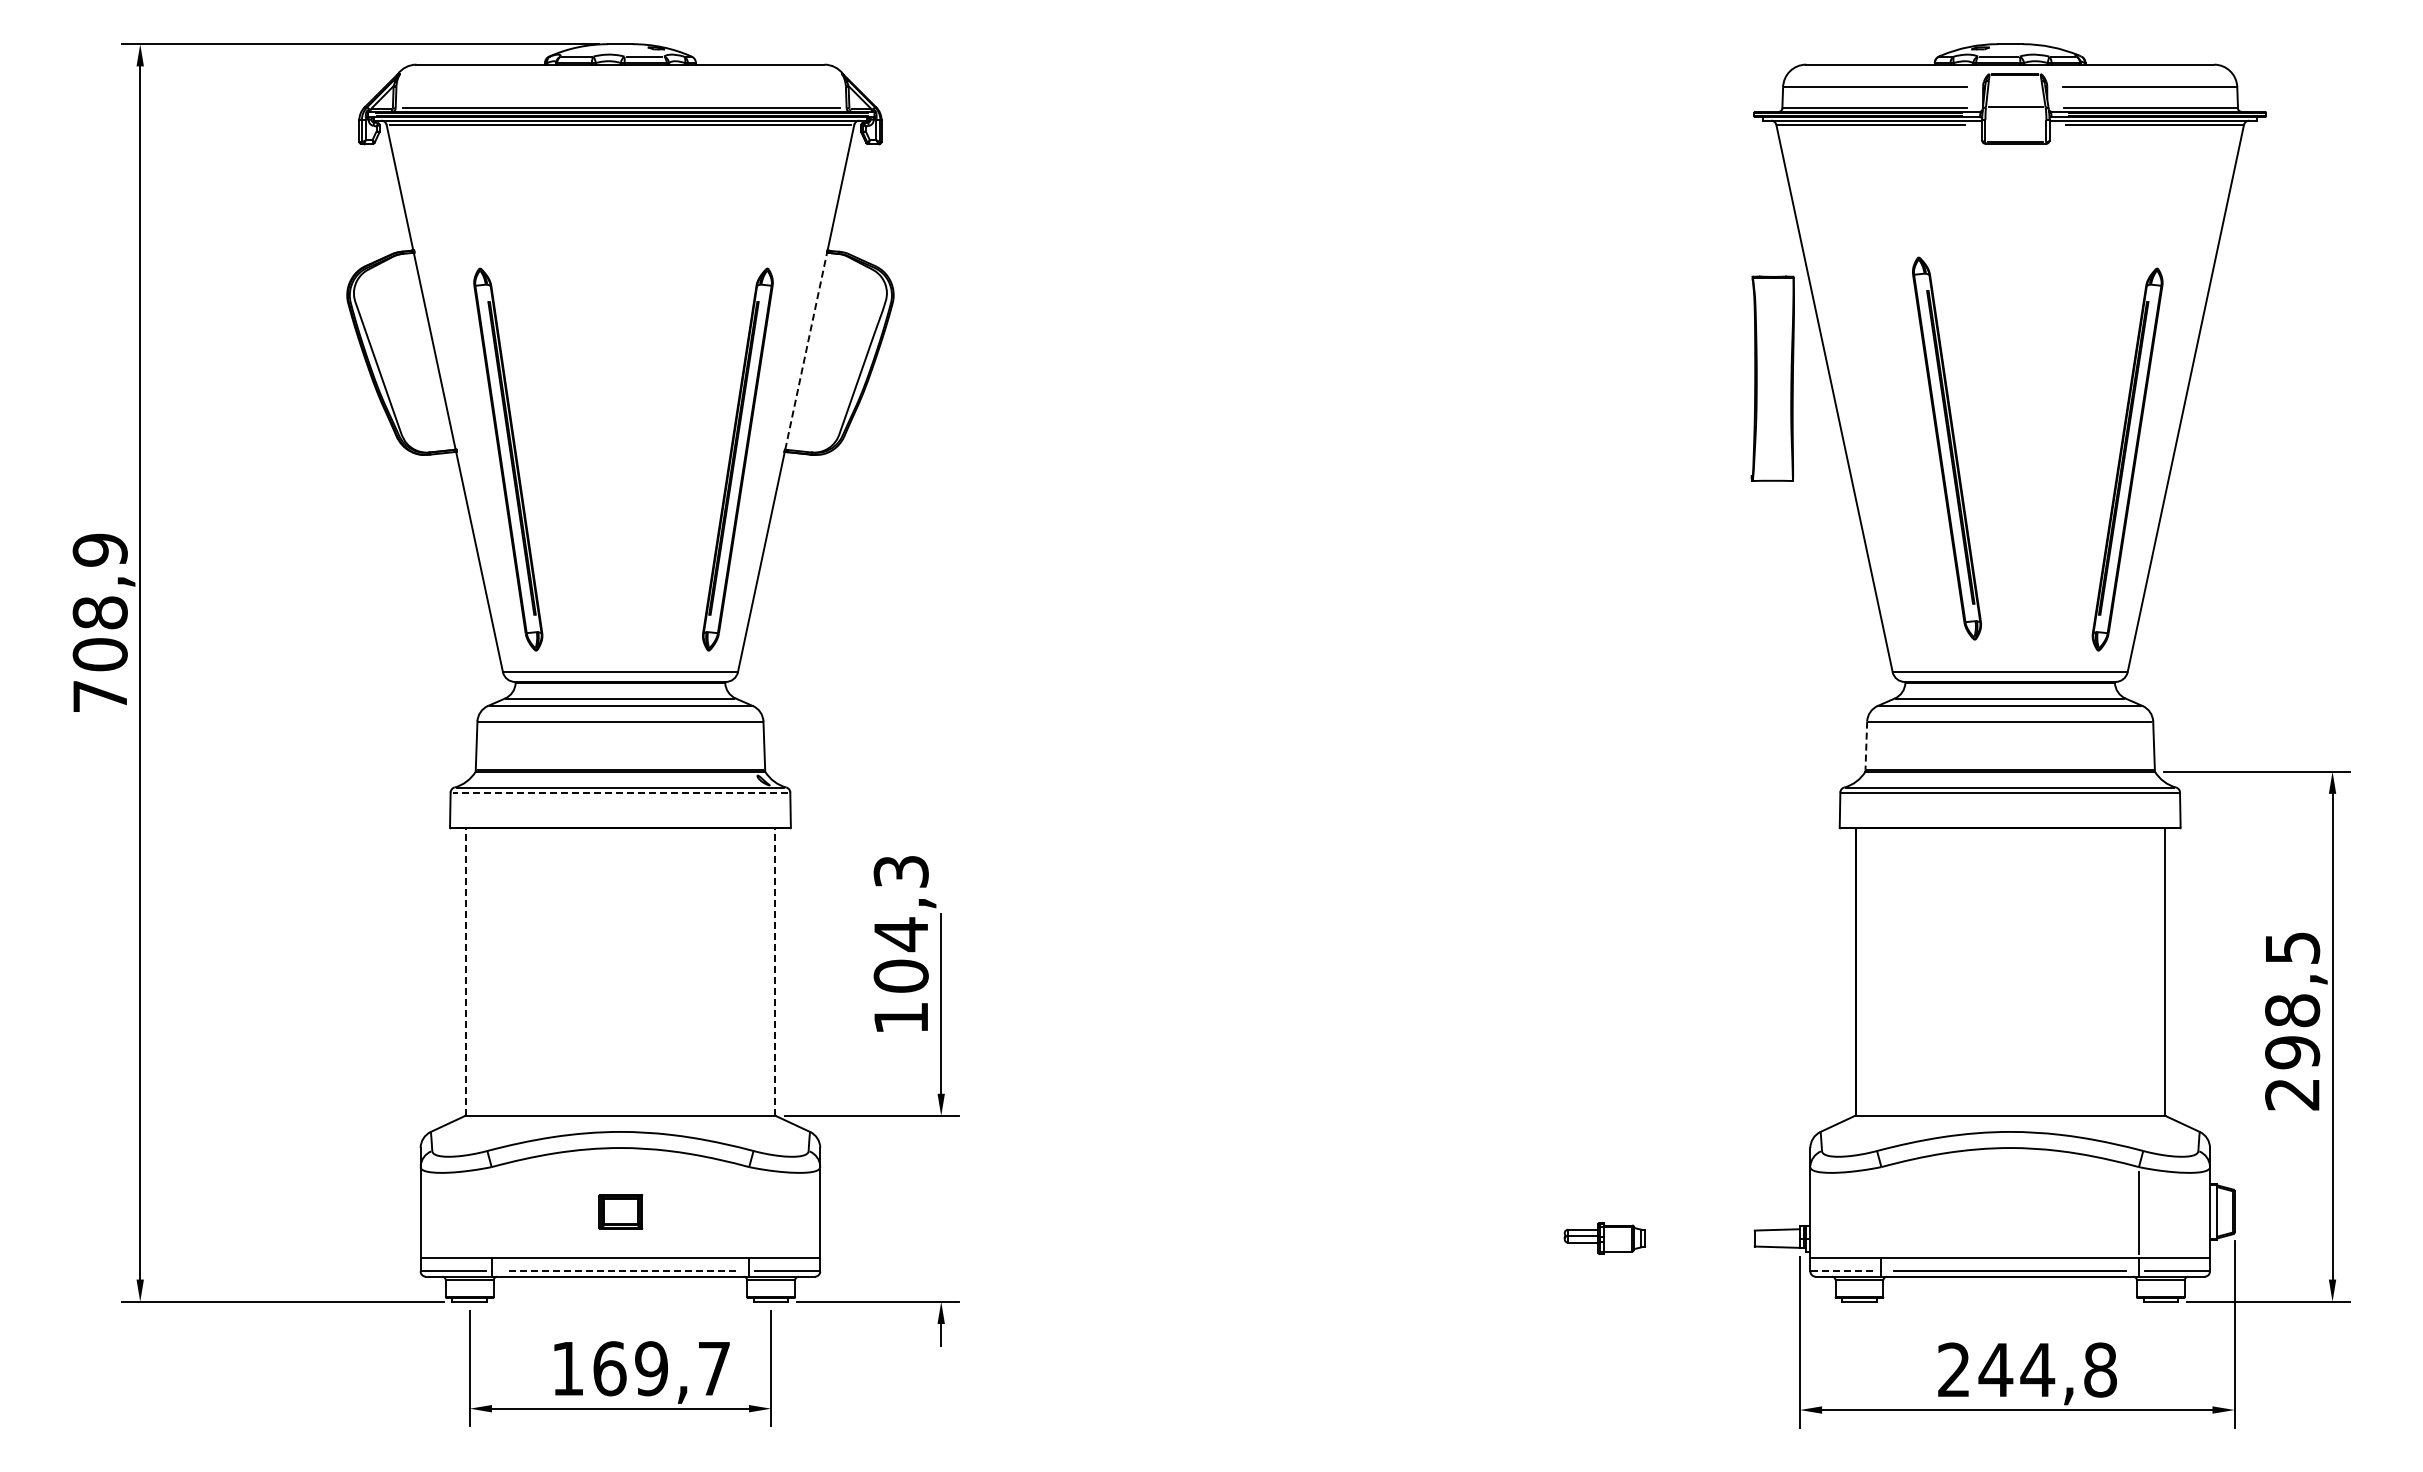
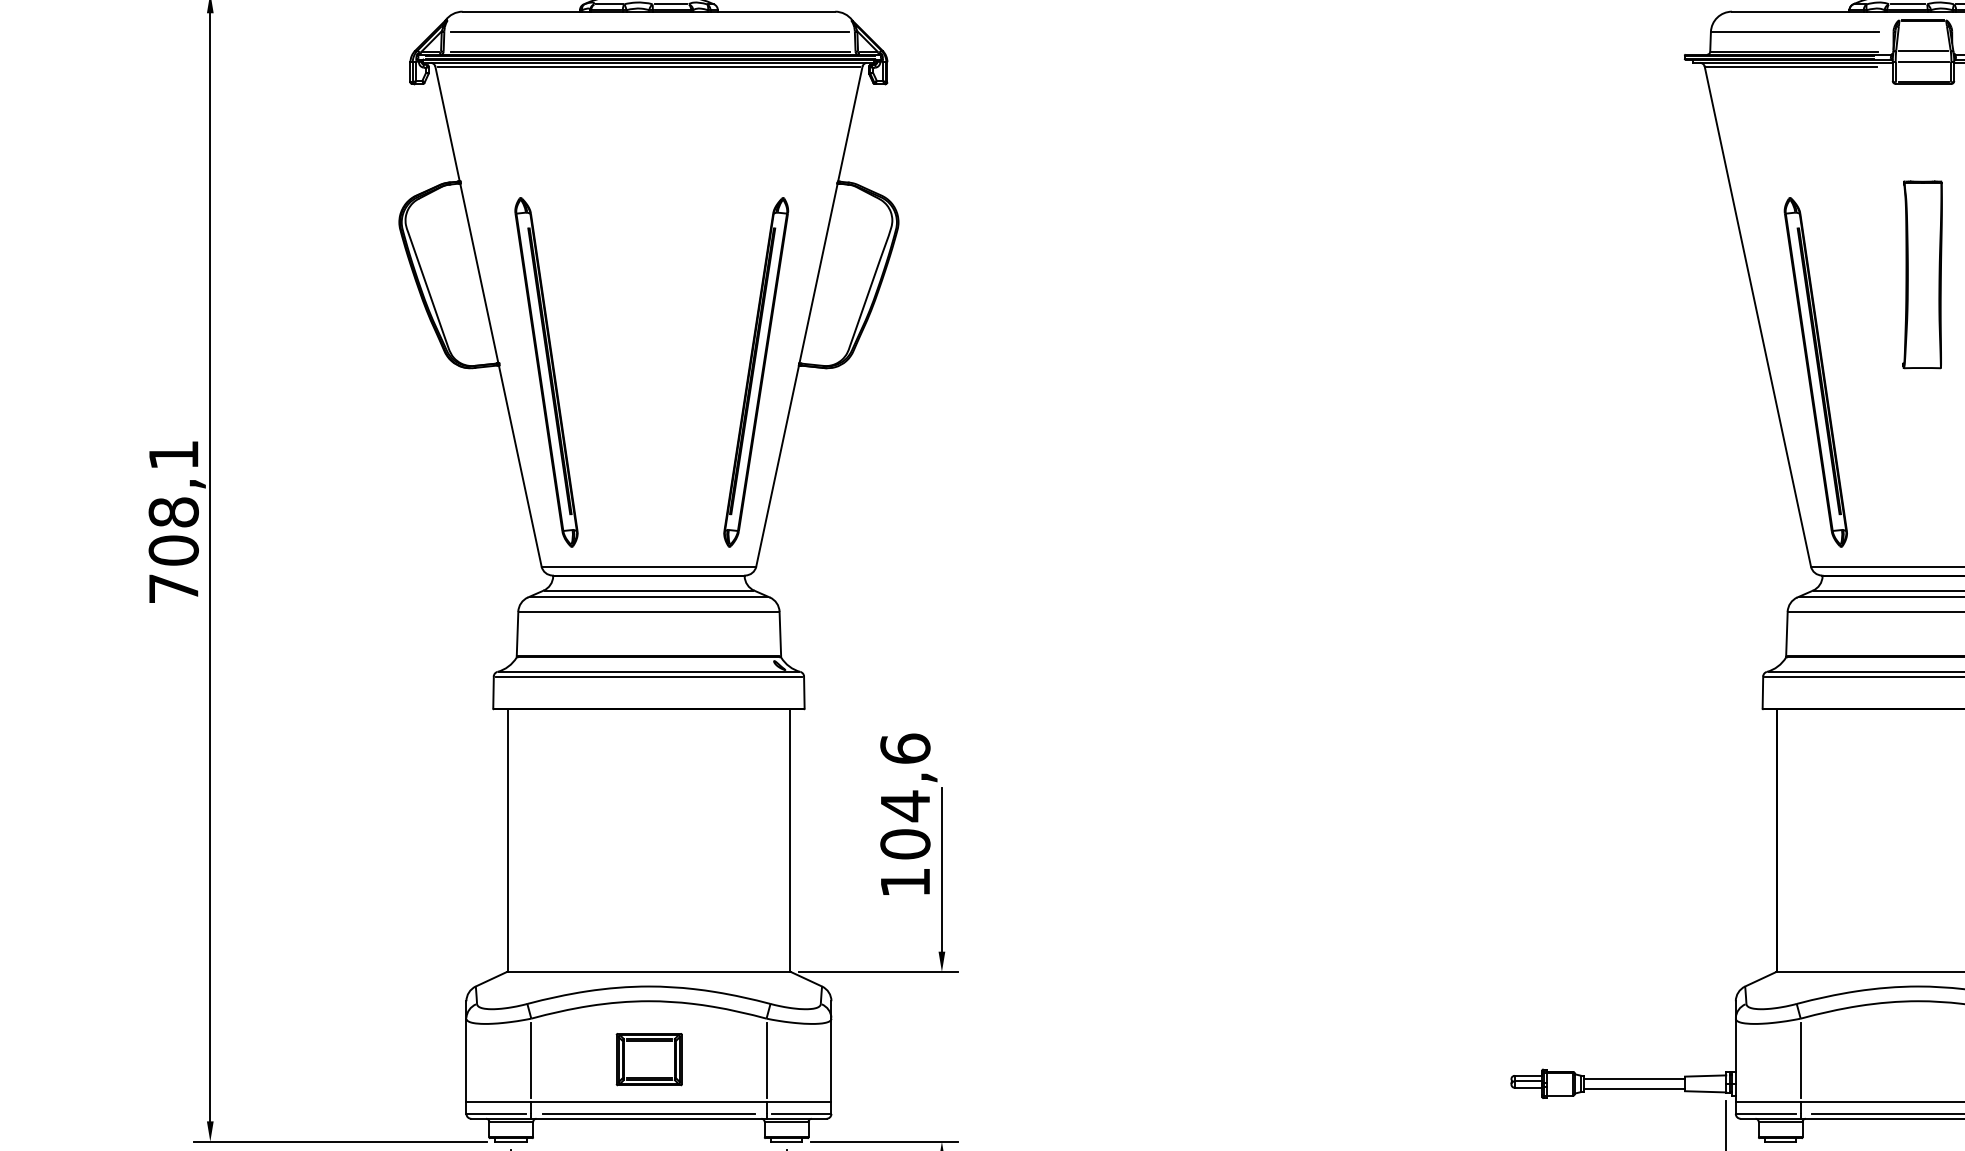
line: (621, 86) -> (649, 31), added
line: (2015, 120) -> (1923, 62), added
line: (806, 351) -> (818, 273), dashed -> solid
part: (1772, 378) -> (1922, 274), moved
part: (1946, 448) -> (1815, 372), moved
text: (99, 549) -> (173, 454), 708,9 -> 708,1
line: (1866, 746) -> (1787, 634), dashed -> solid
line: (620, 792) -> (648, 676), dashed -> solid
text: (900, 871) -> (904, 748), 104,3 -> 104,6
line: (466, 972) -> (508, 840), dashed -> solid
line: (774, 972) -> (789, 840), dashed -> solid
part: (620, 1211) -> (648, 1059), size x1.67
line: (491, 1212) -> (531, 1060), added
line: (749, 1212) -> (766, 1060), added
line: (1881, 1212) -> (1800, 1060), added
line: (1699, 1233) -> (1634, 1079), added
line: (1699, 1243) -> (1634, 1088), added
line: (620, 1271) -> (648, 1114), dashed -> solid
line: (1843, 1271) -> (1766, 1114), dashed -> solid

